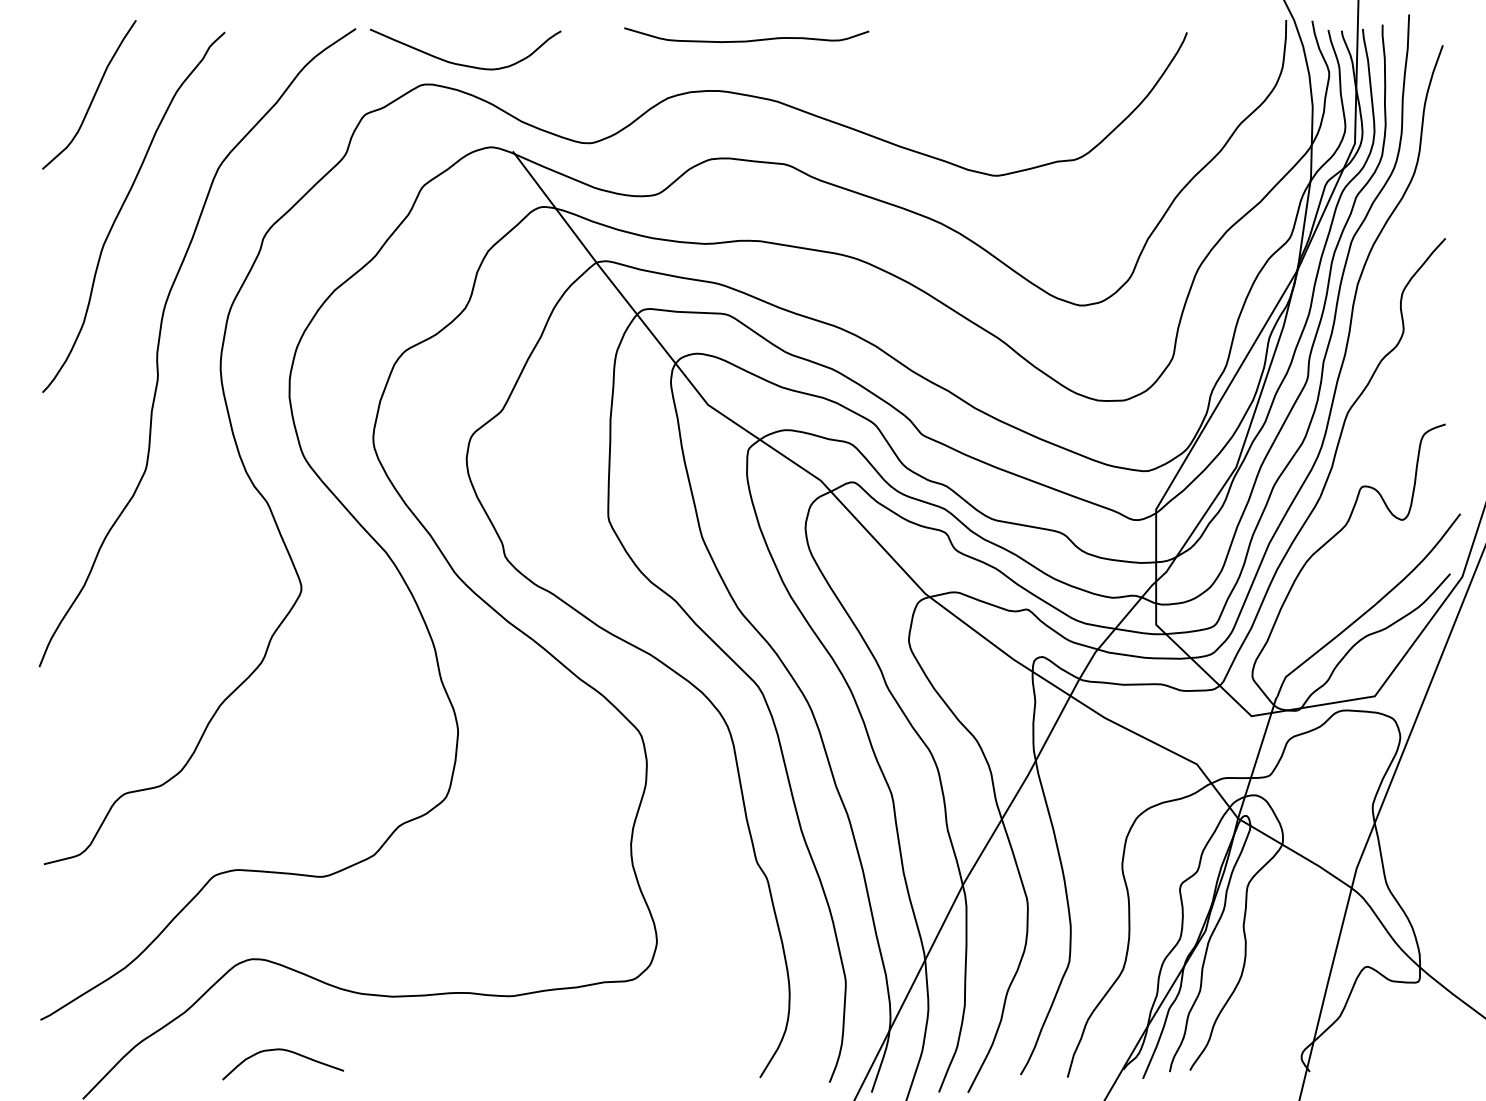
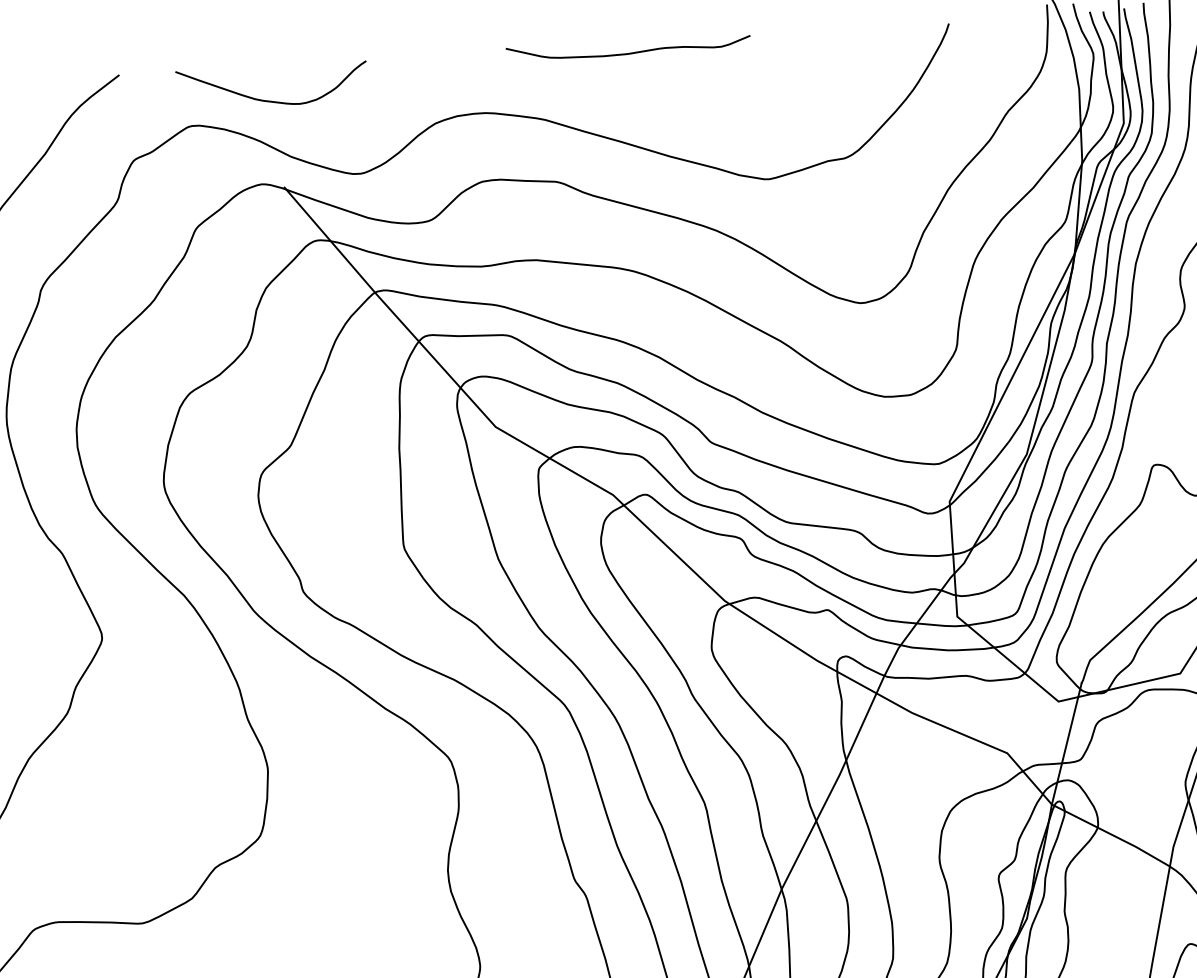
curve: (746, 40) -> (628, 52), moved
curve: (465, 64) -> (272, 100), moved

